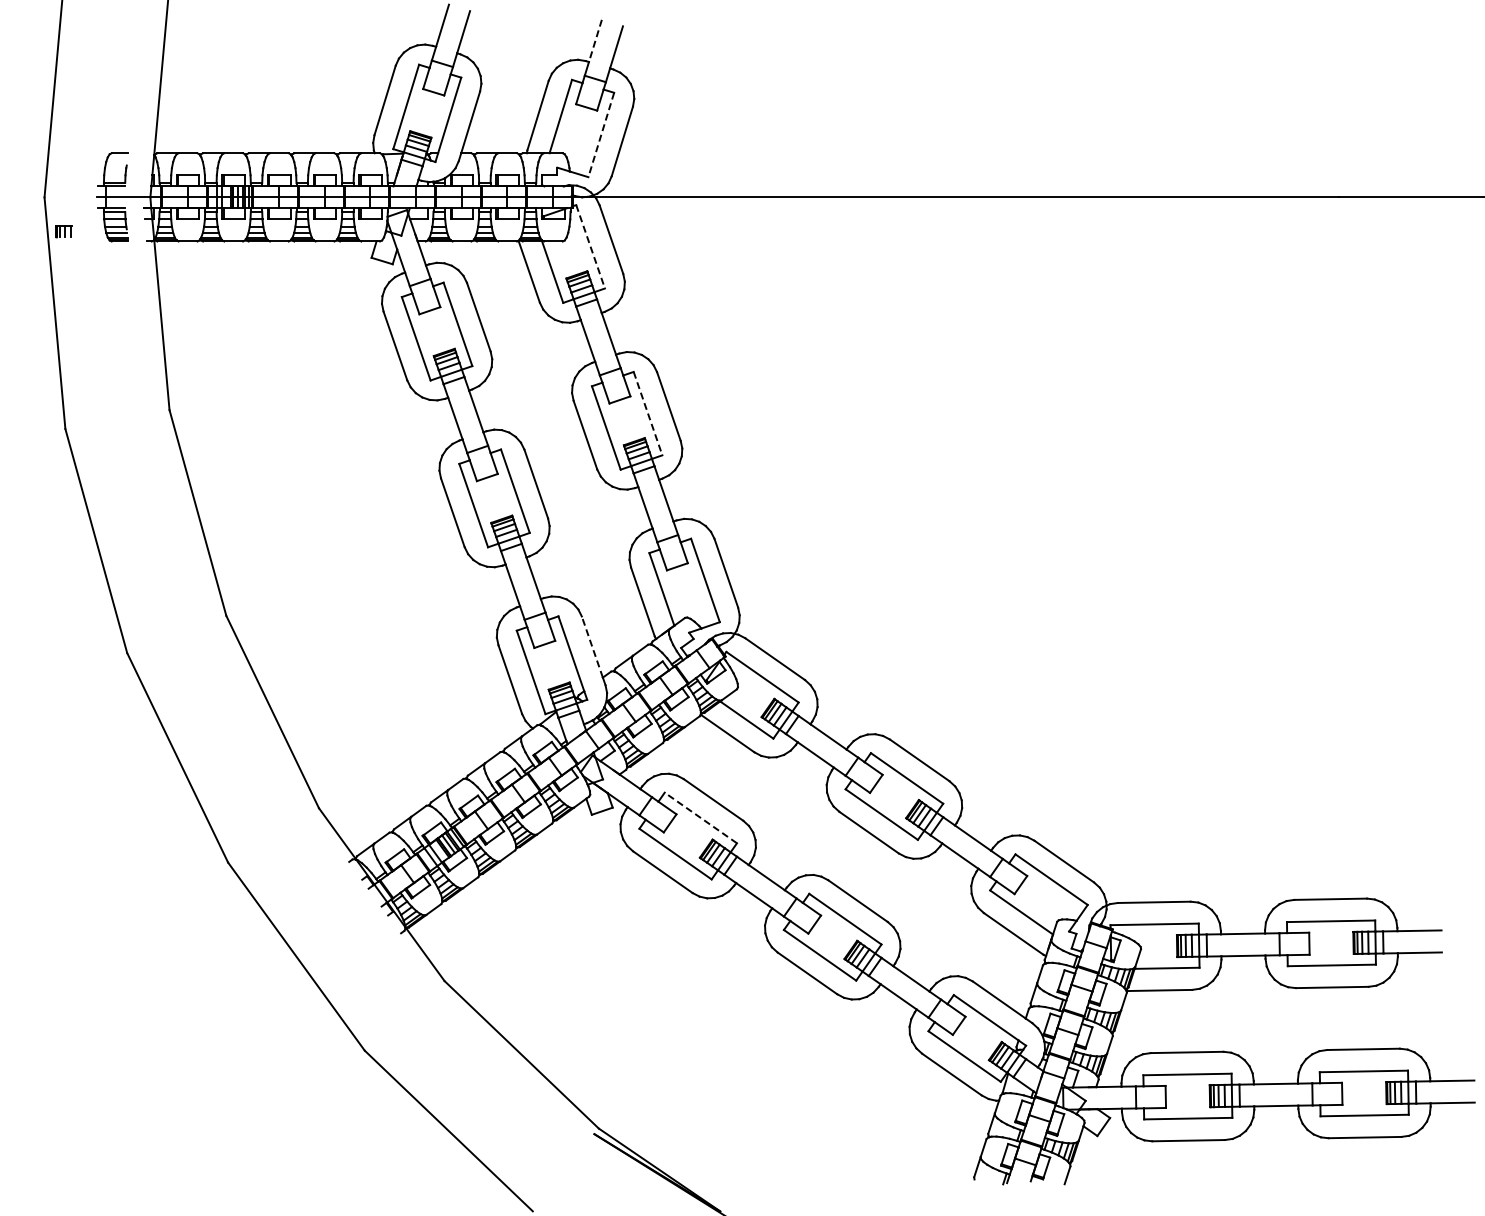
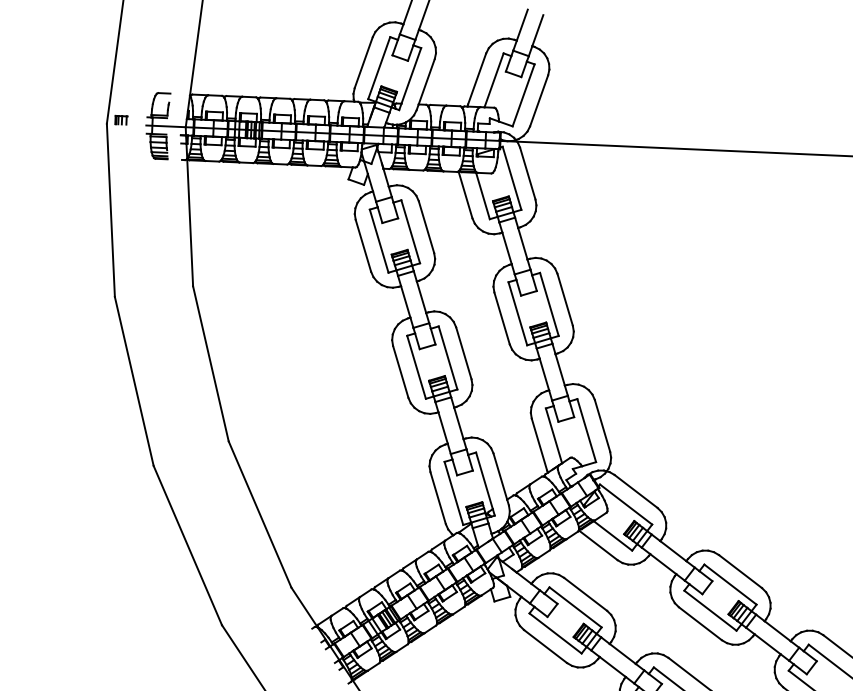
line: (595, 41) -> (522, 25), dashed -> solid
line: (601, 135) -> (523, 95), dashed -> solid
part: (63, 231) -> (121, 119), moved
line: (590, 247) -> (511, 178), dashed -> solid
line: (648, 414) -> (549, 305), dashed -> solid
line: (592, 646) -> (500, 476), dashed -> solid
line: (700, 817) -> (575, 607), dashed -> solid

